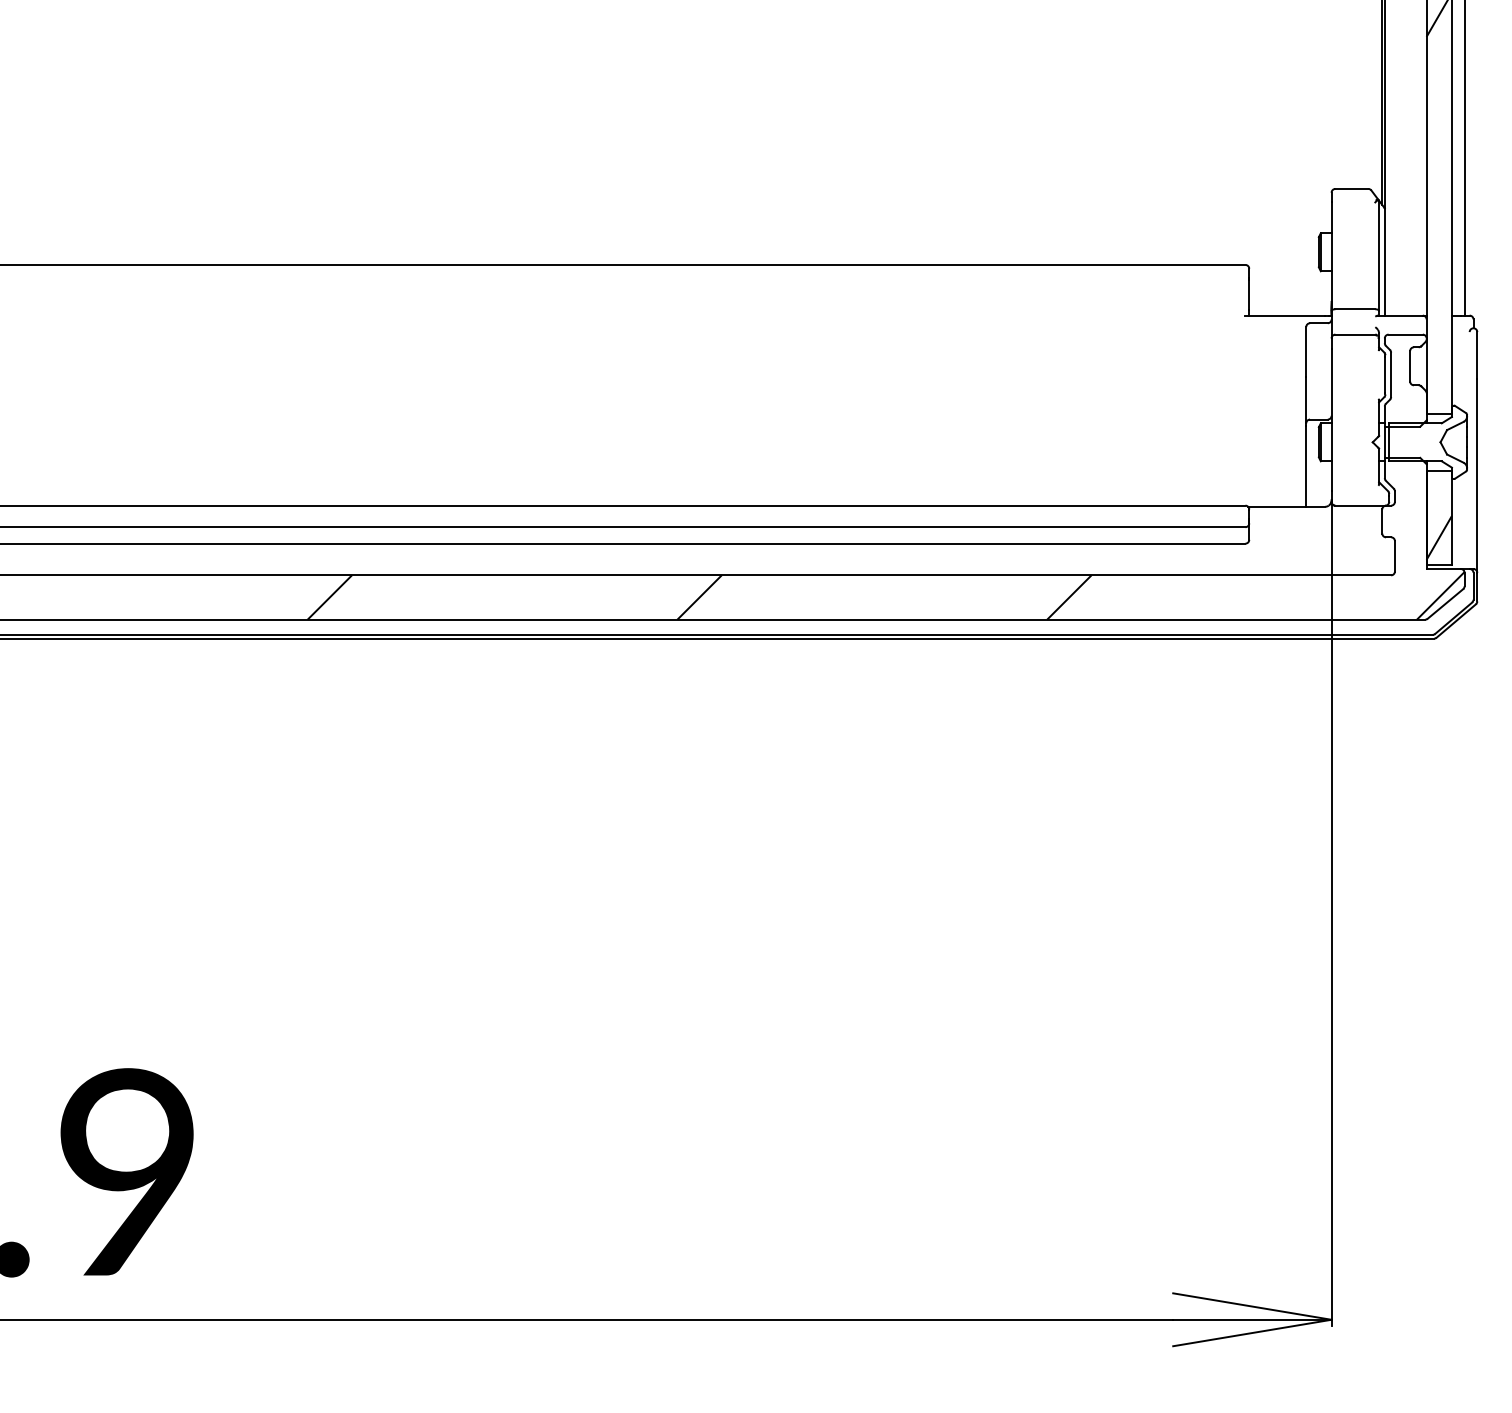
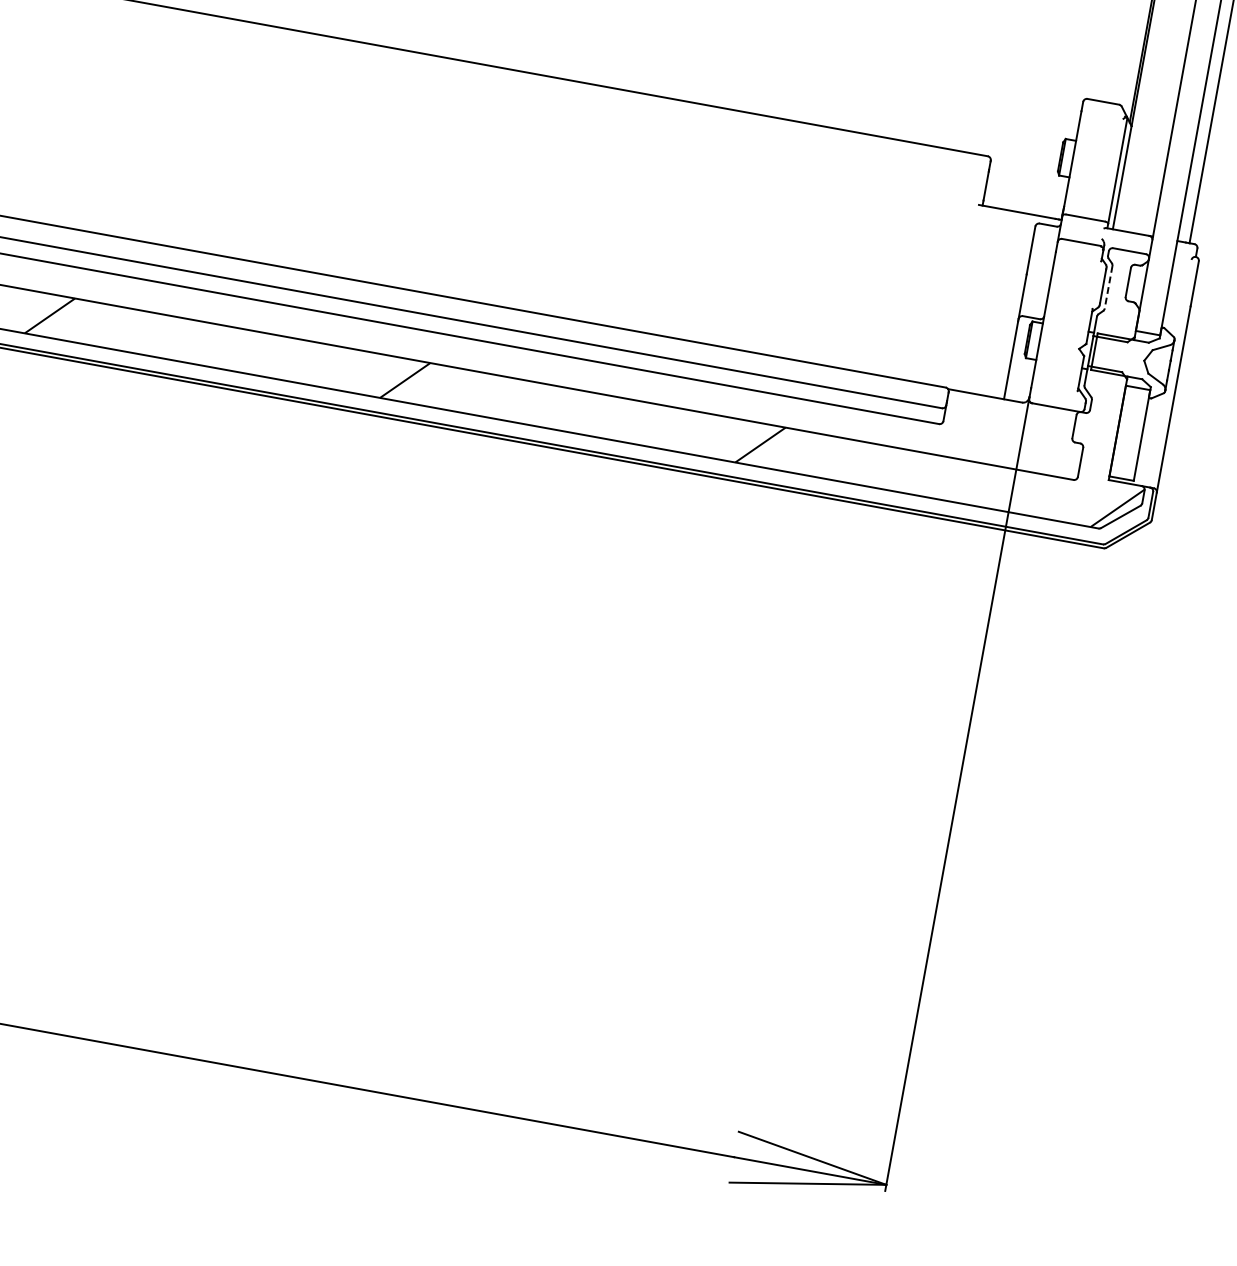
line: (1391, 375) -> (1108, 287), solid -> dashed
hatch: (1438, 537) -> (1125, 451), removed

